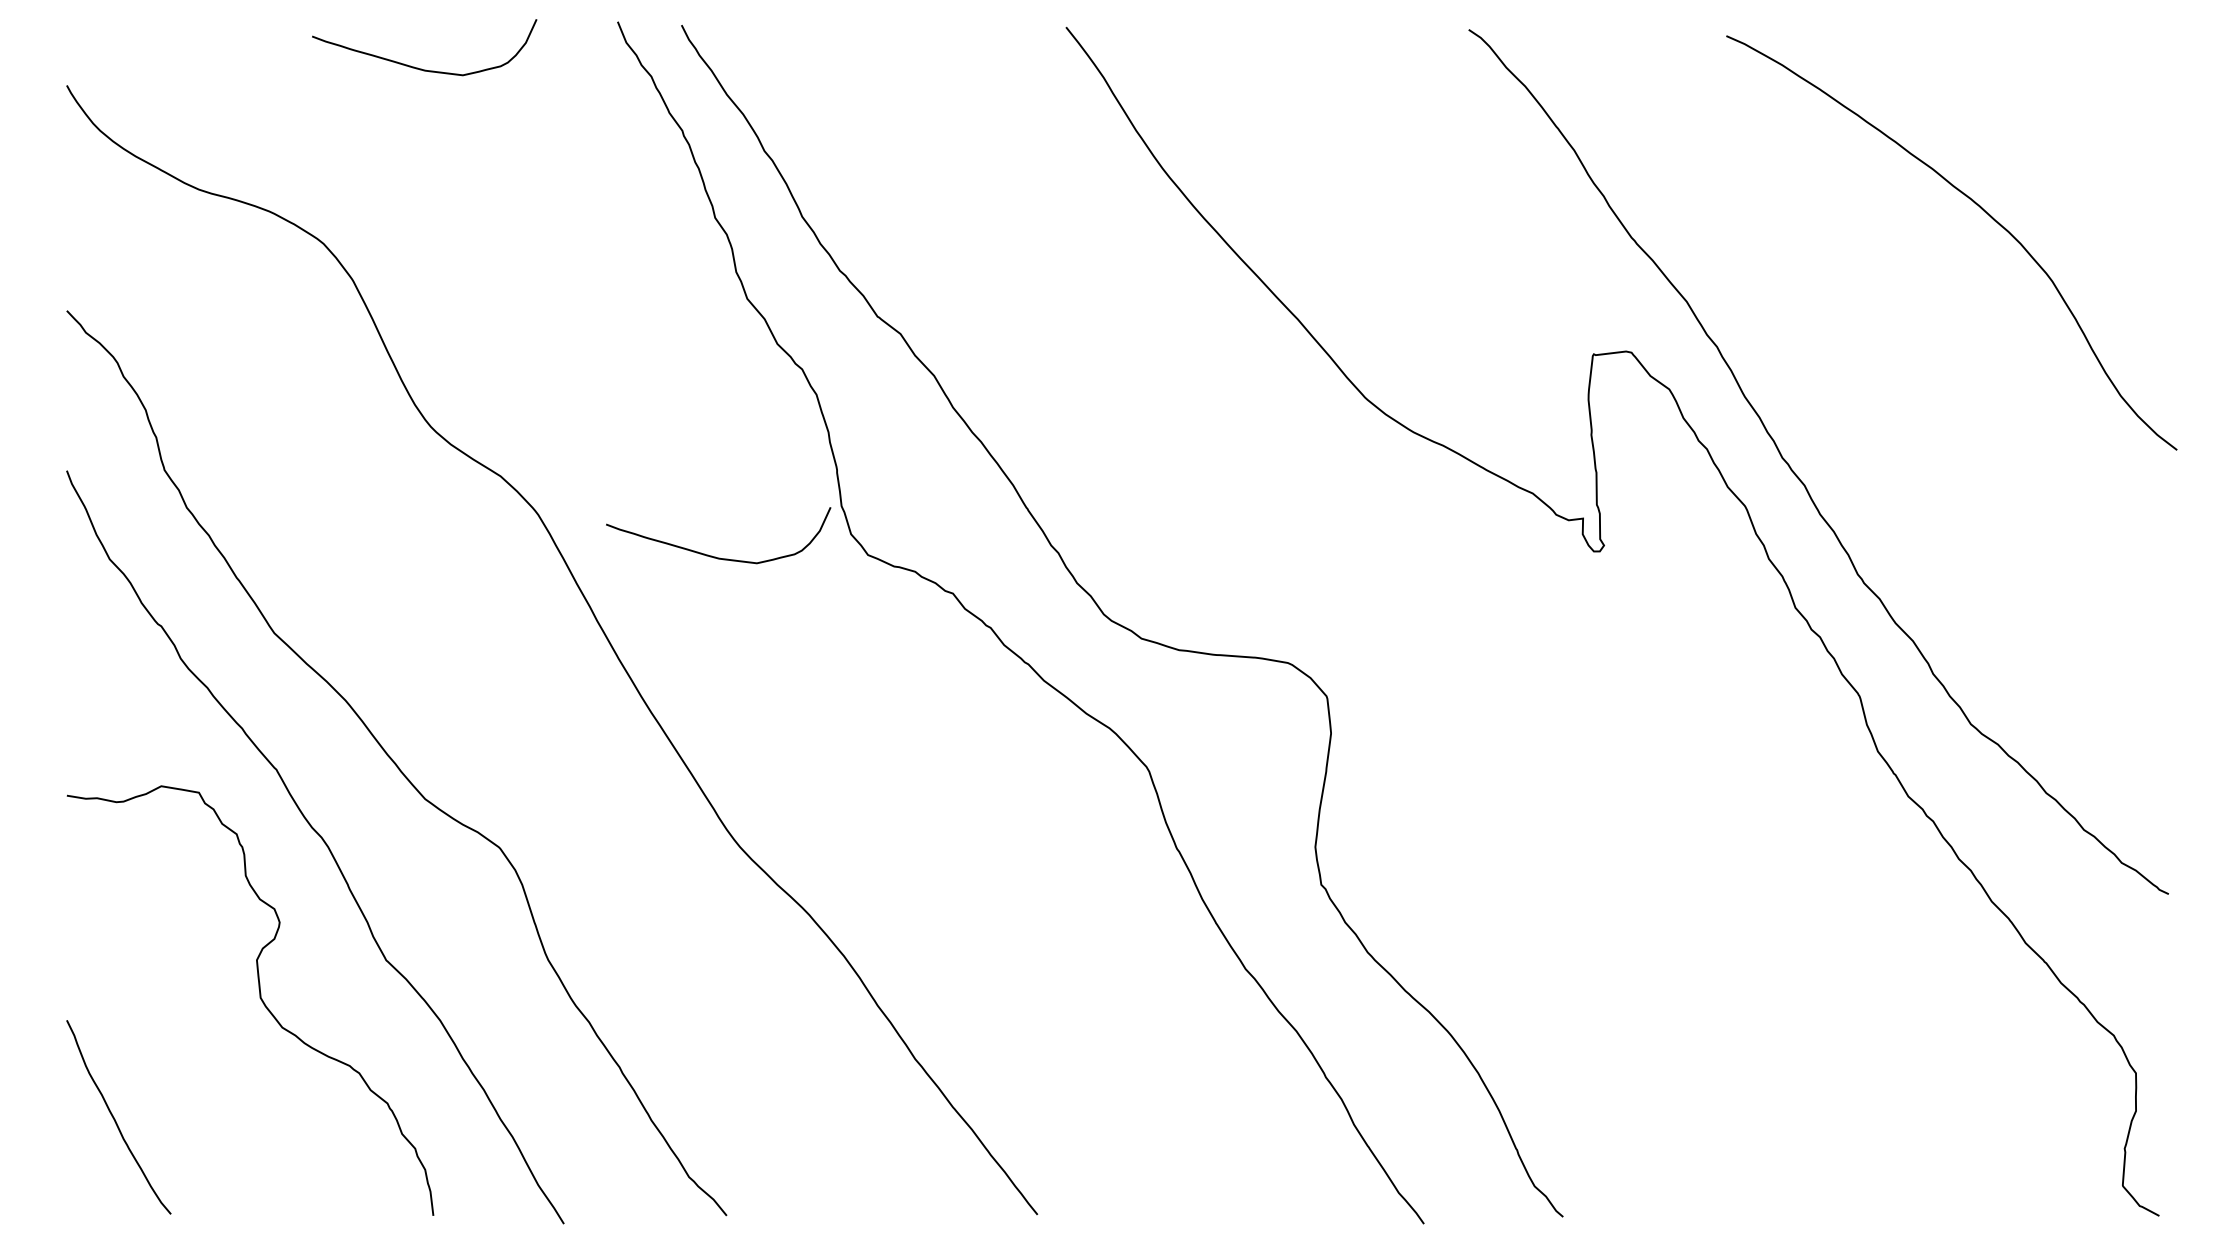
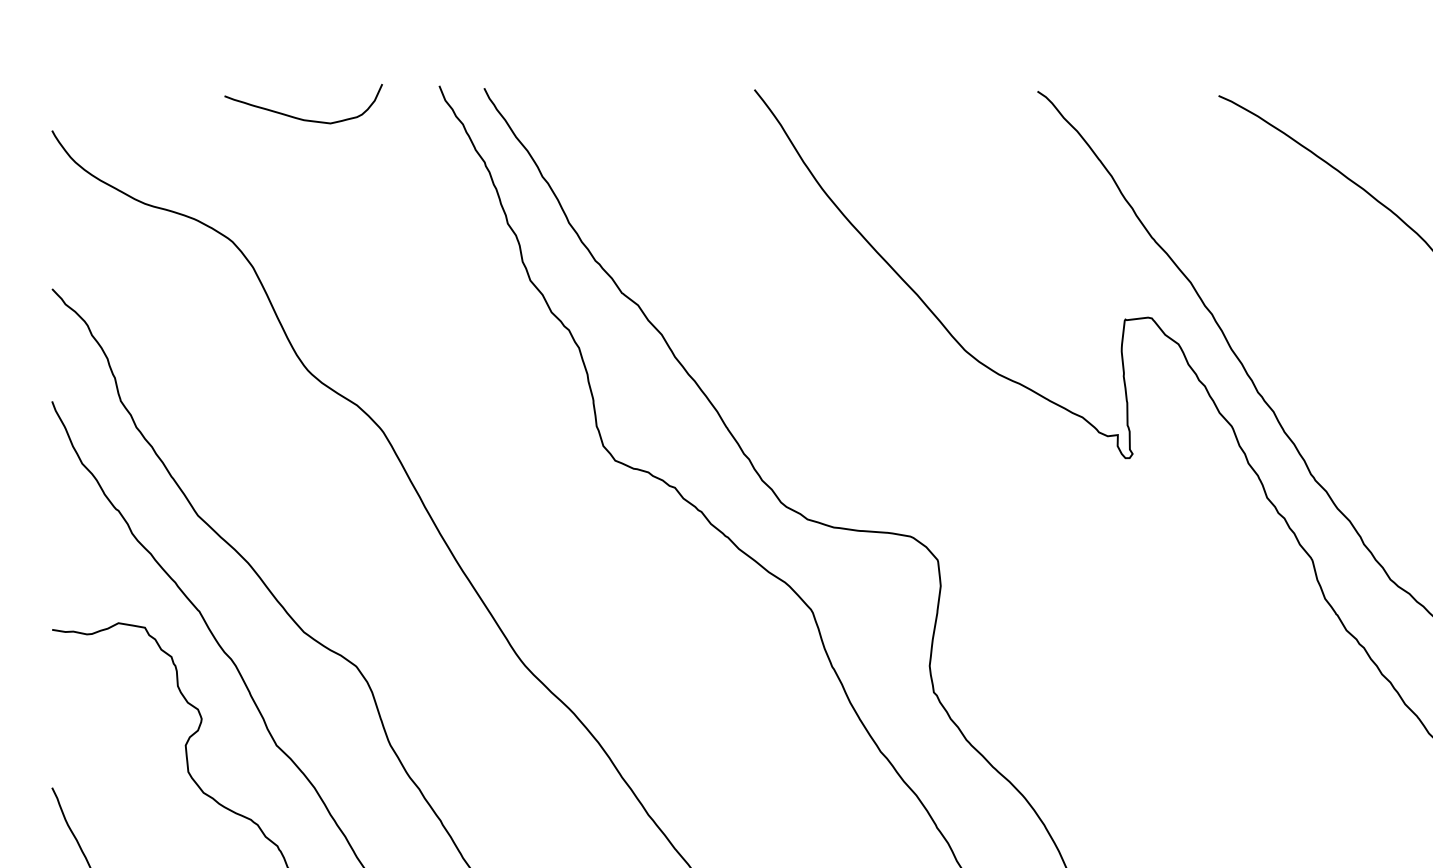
curve: (711, 555) -> (505, 461), removed

